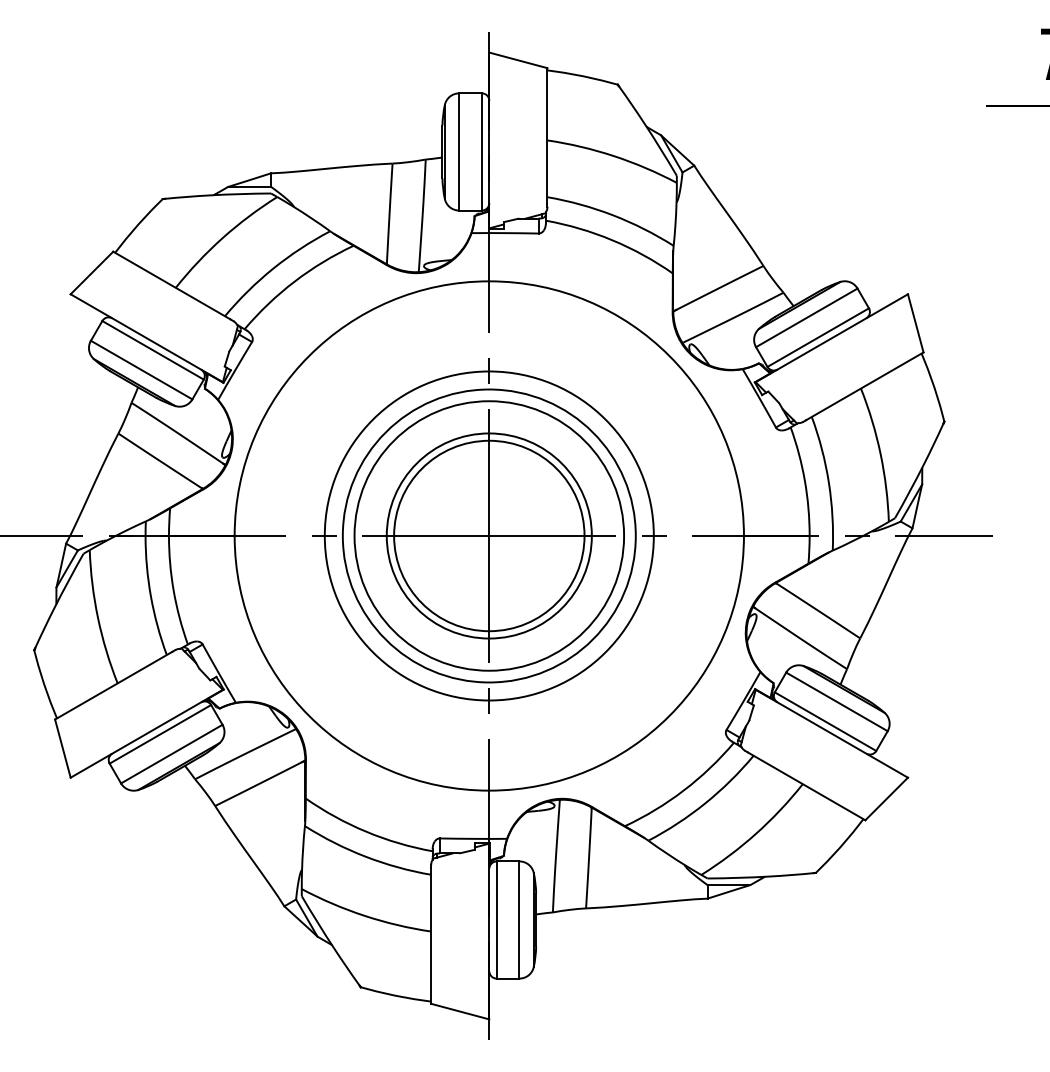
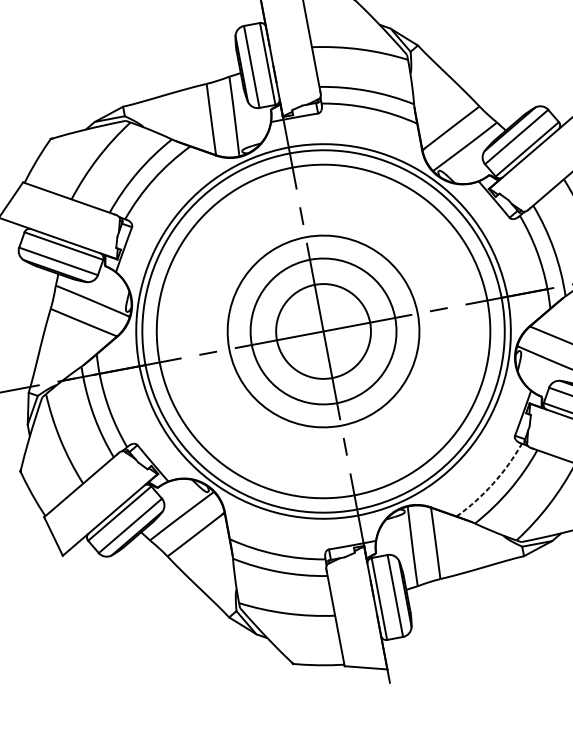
circle: (488, 535) -> (322, 331), size x1.6
circle: (488, 535) -> (322, 331), size x1.6
circle: (489, 535) -> (323, 331), size x0.7
arc: (684, 790) -> (493, 483), solid -> dashed

